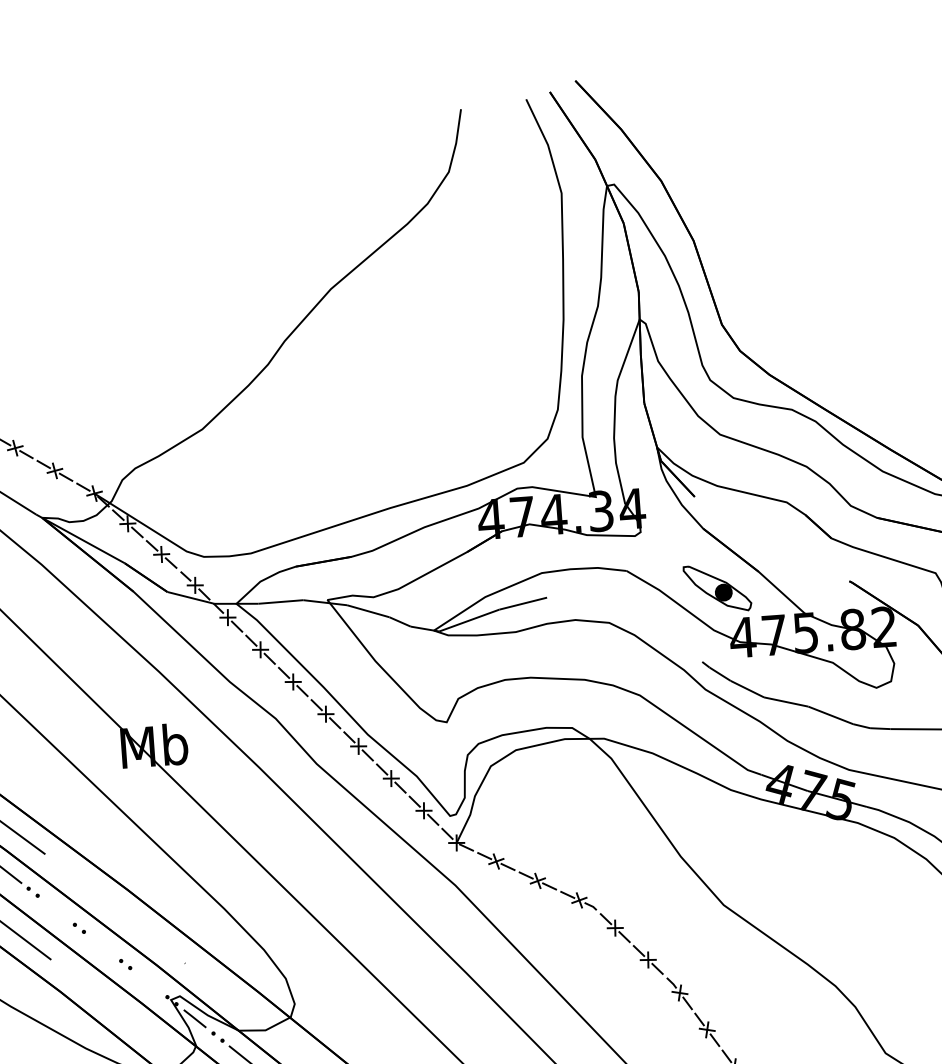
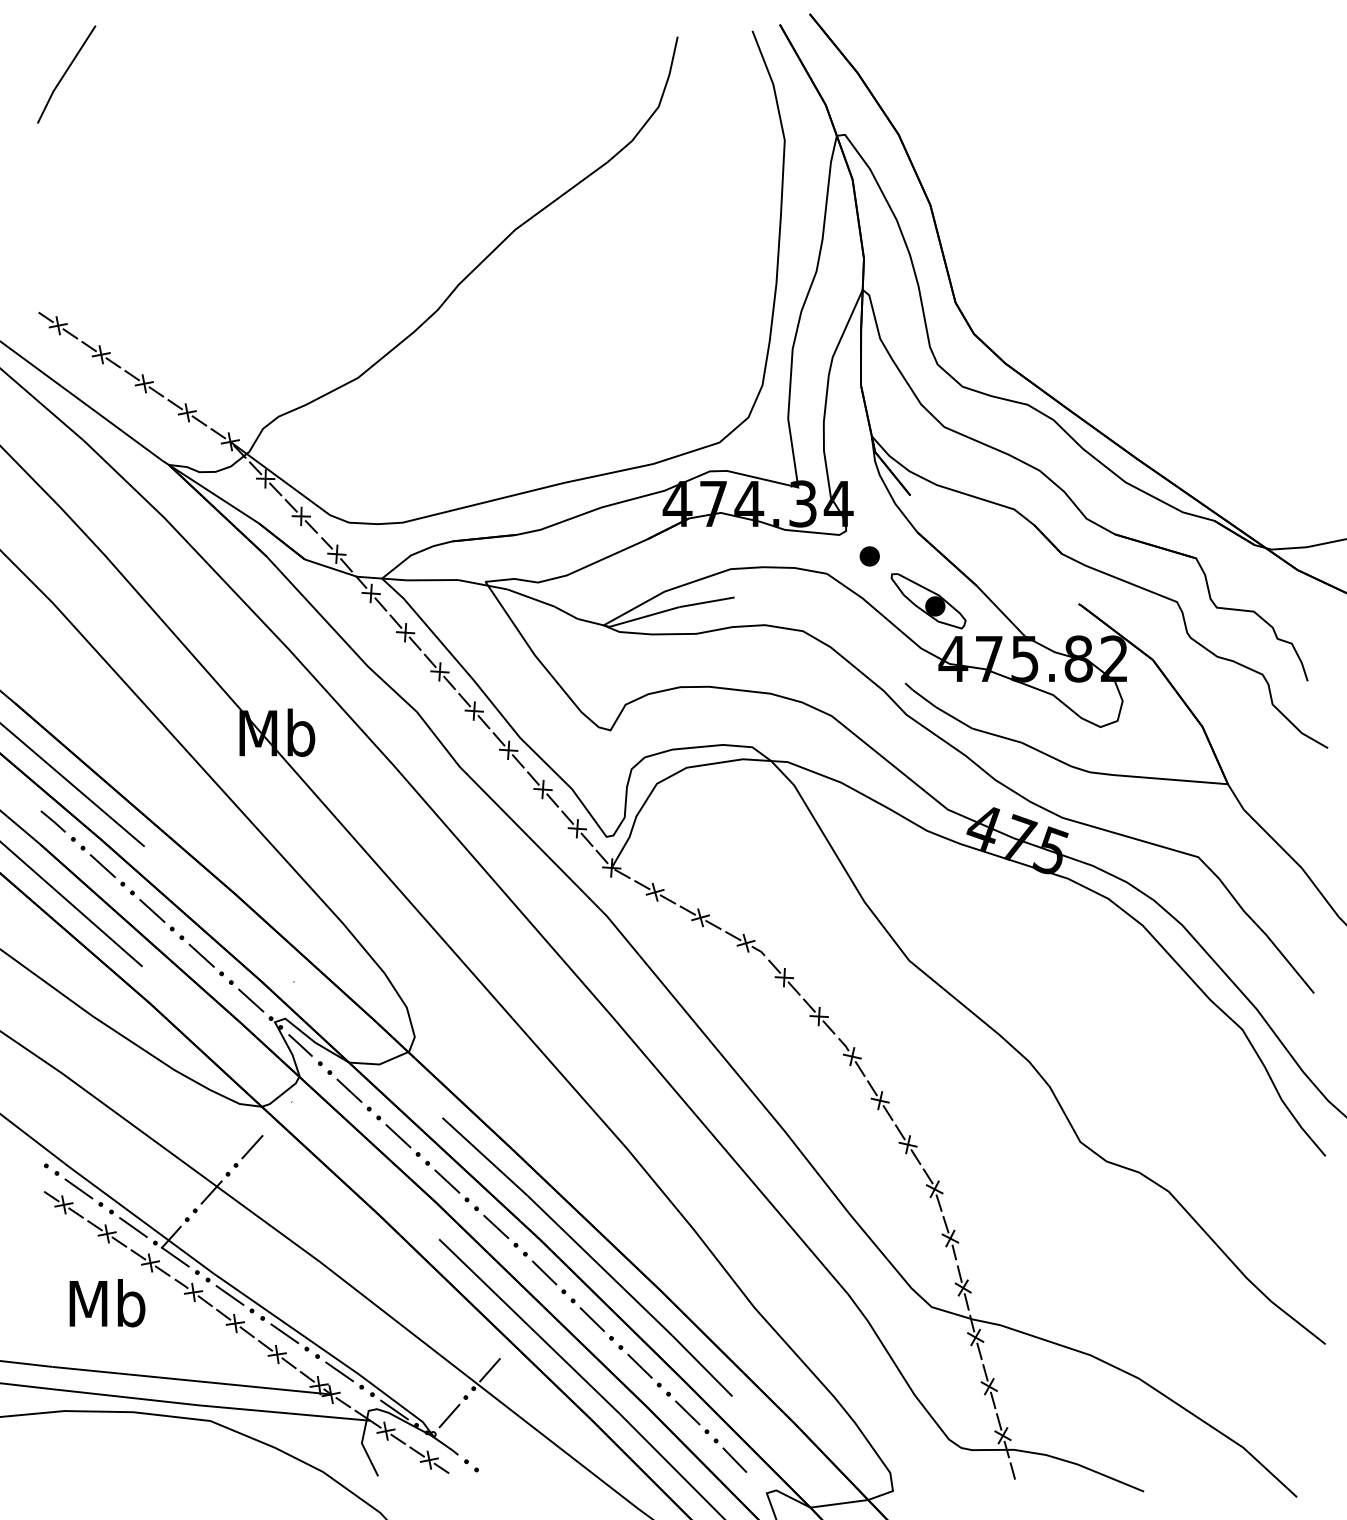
part: (662, 553) -> (869, 556), added
line: (56, 909) -> (152, 910), added
line: (102, 946) -> (201, 955), added
line: (149, 982) -> (251, 1000), added

